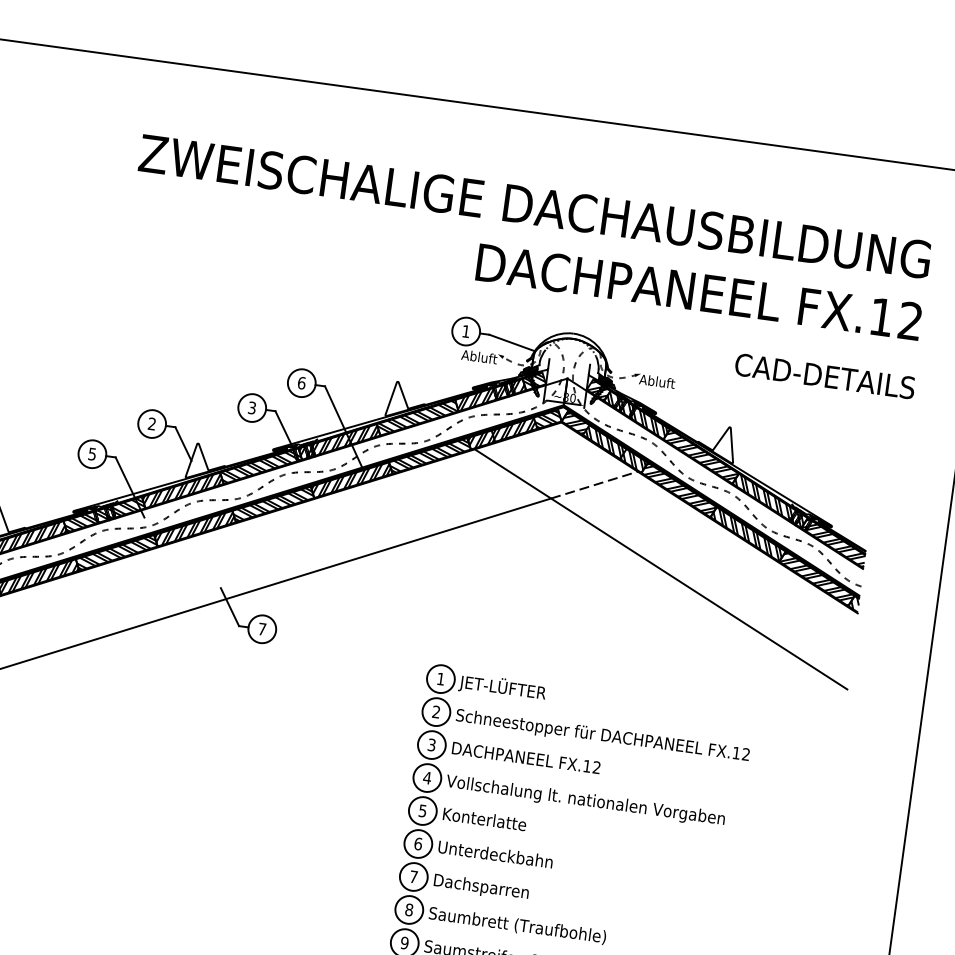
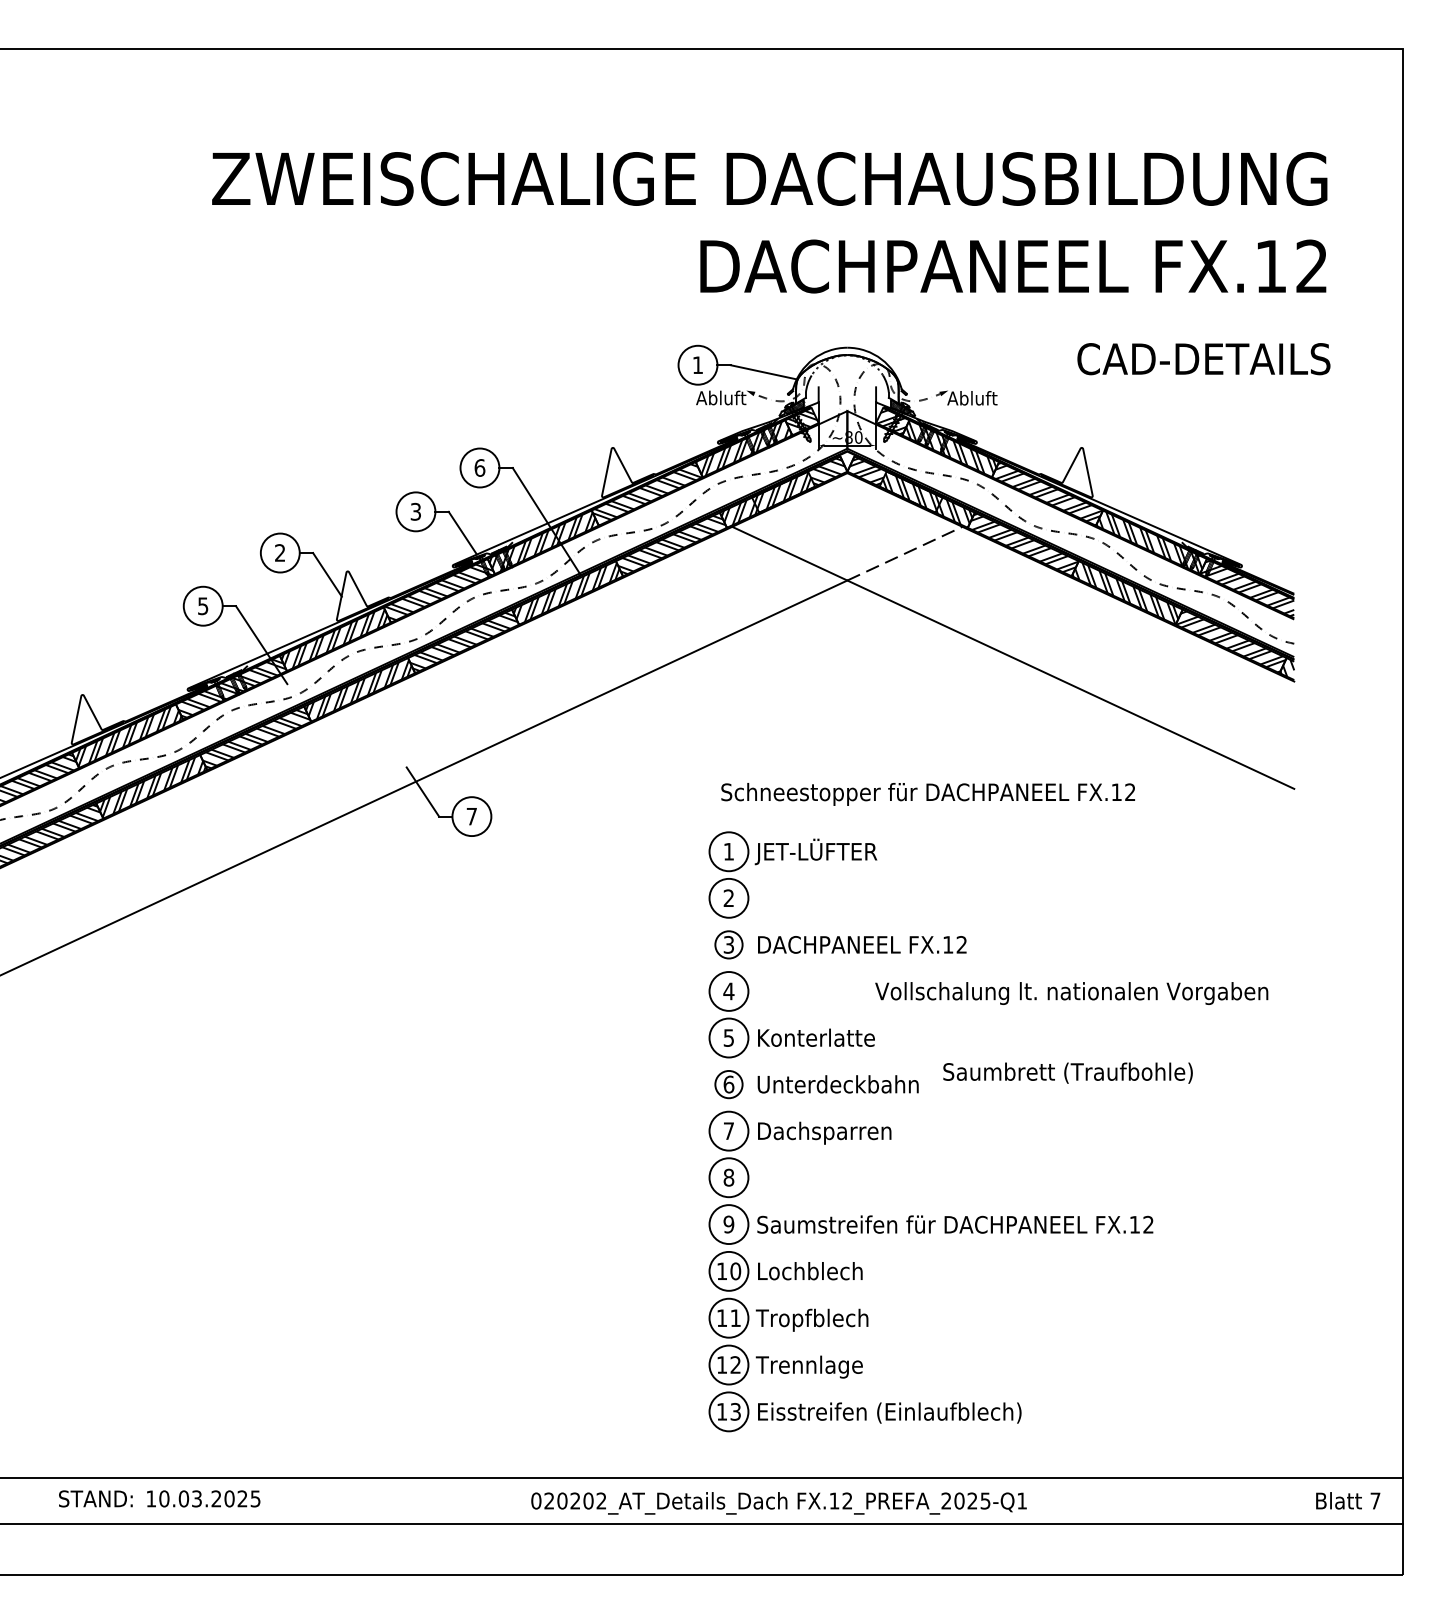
text: (602, 736) -> (927, 794), moved
circle: (431, 744) -> (728, 944), size x0.7
text: (585, 801) -> (1071, 993), moved
circle: (418, 843) -> (728, 1084), size x0.7
text: (517, 925) -> (1067, 1072), moved

